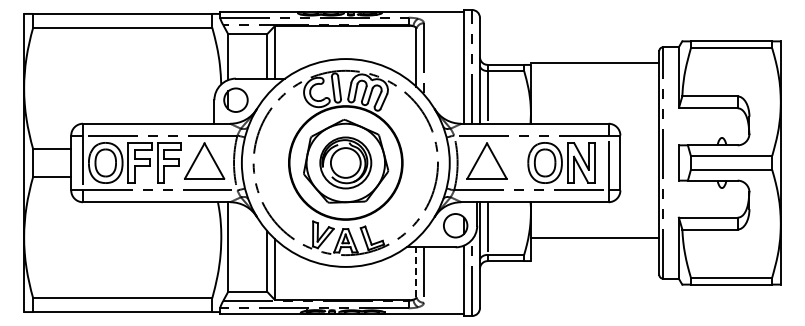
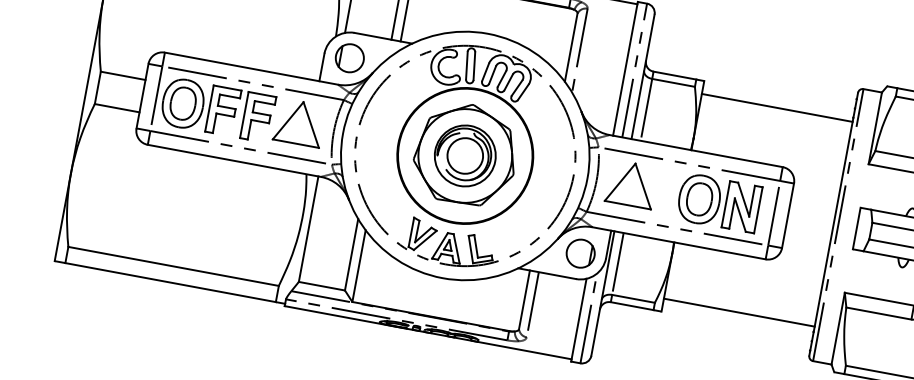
line: (594, 62) -> (776, 107), moved
line: (594, 238) -> (738, 313), moved
line: (416, 271) -> (524, 298), dashed -> solid

